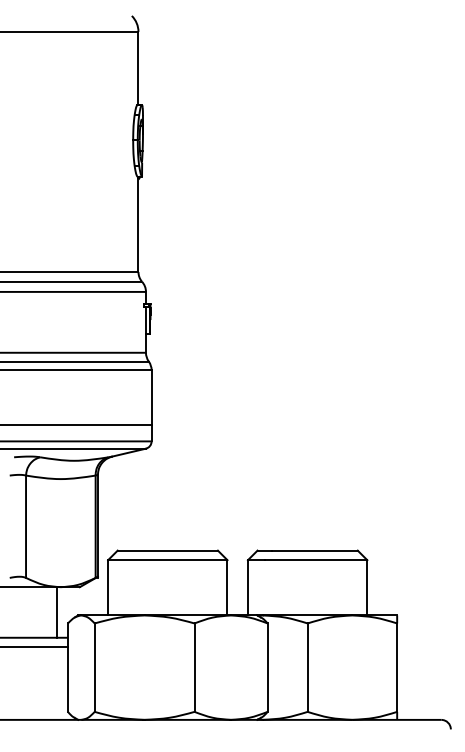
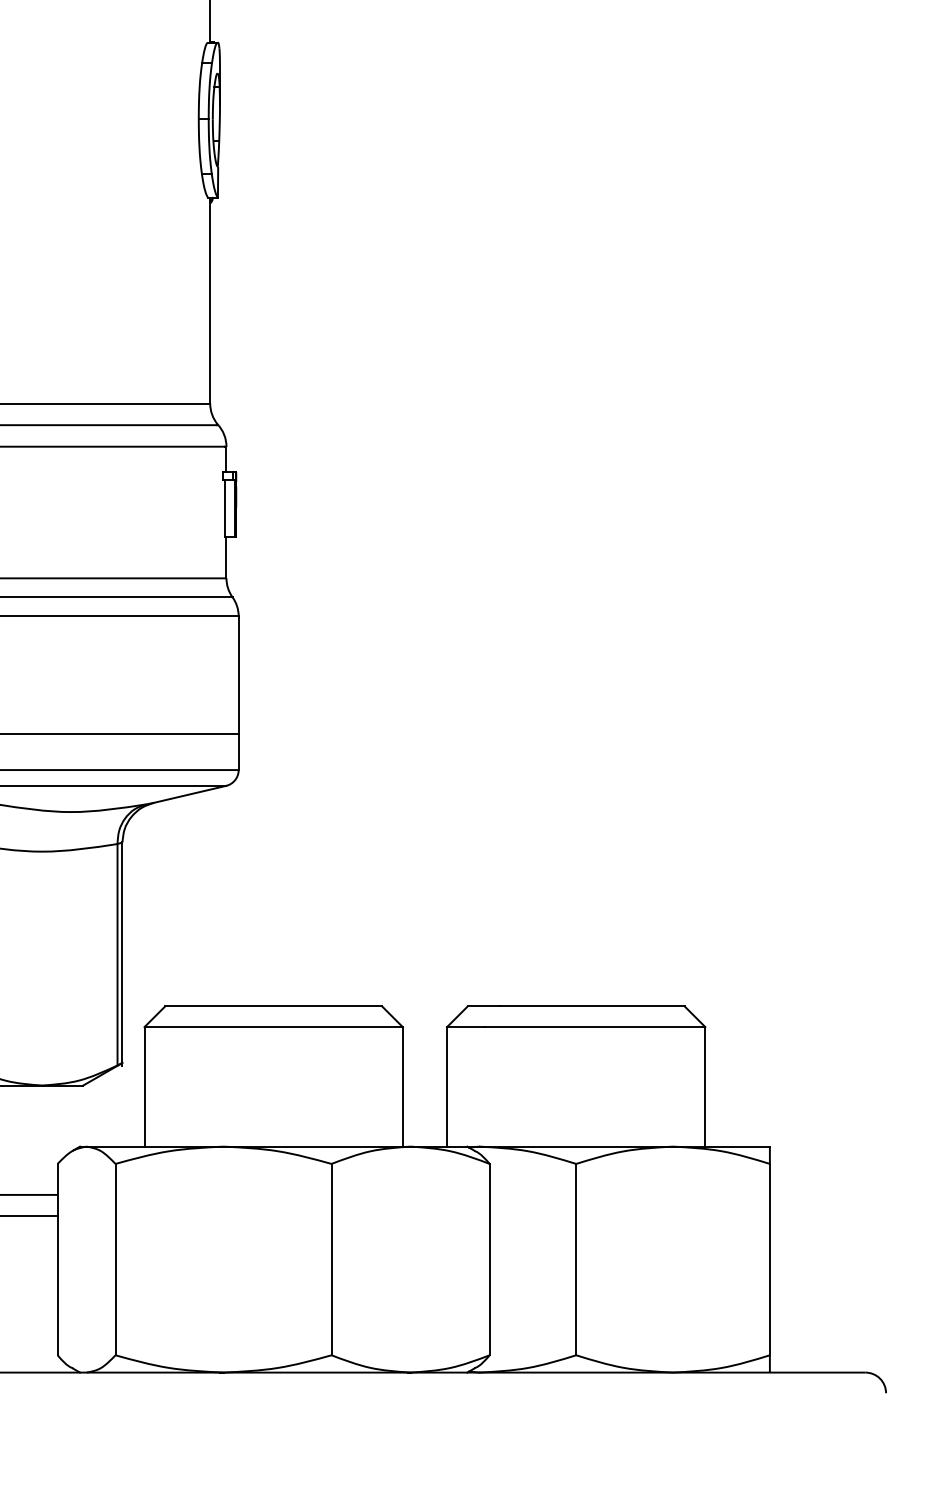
line: (56, 612) -> (32, 1140), removed

